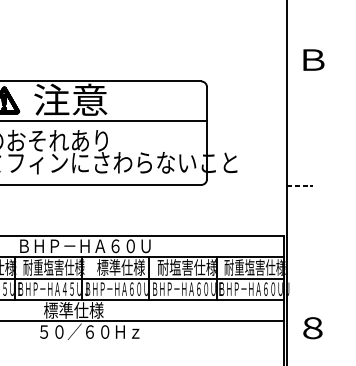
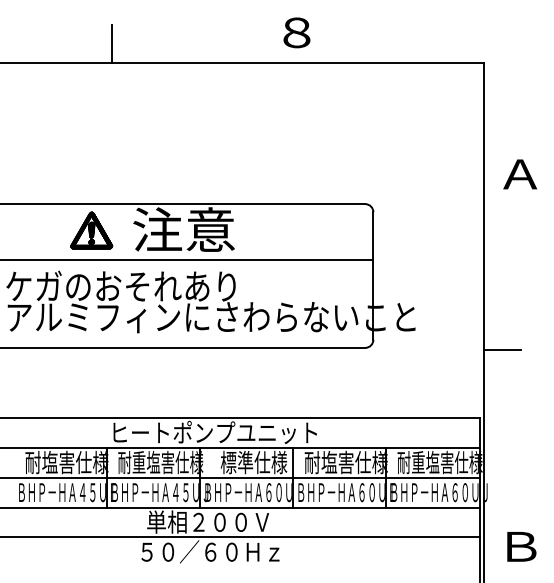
text: (312, 60) -> (520, 174), Ｂ -> Ａ
line: (300, 186) -> (502, 349), dashed -> solid
text: (92, 245) -> (214, 431), ＢＨＰ－ＨＡ６０Ｕ -> ヒートポンプユニット
text: (87, 309) -> (207, 521), 標準仕様 -> 単相２００Ｖ
text: (313, 327) -> (521, 546), ８ -> Ｂ

